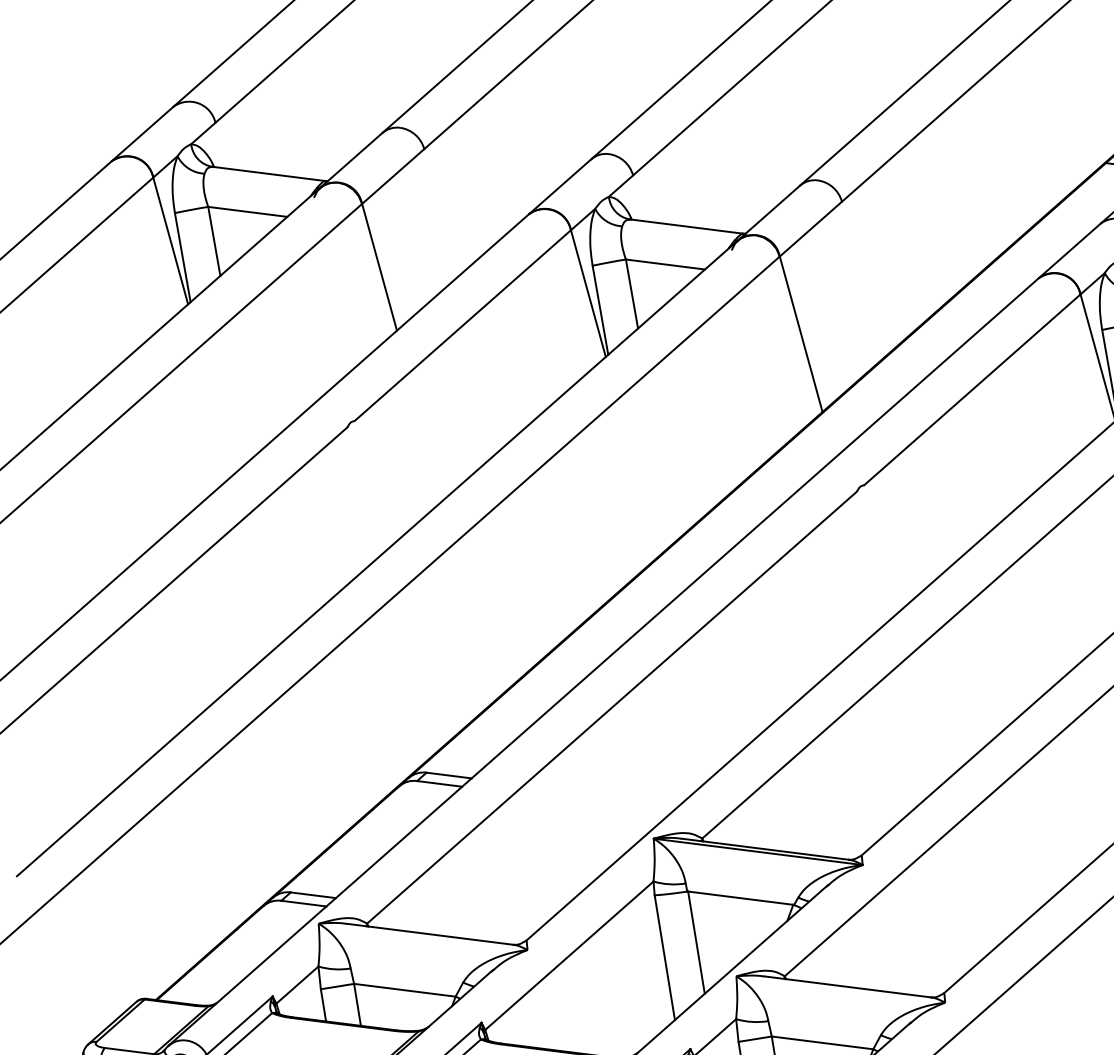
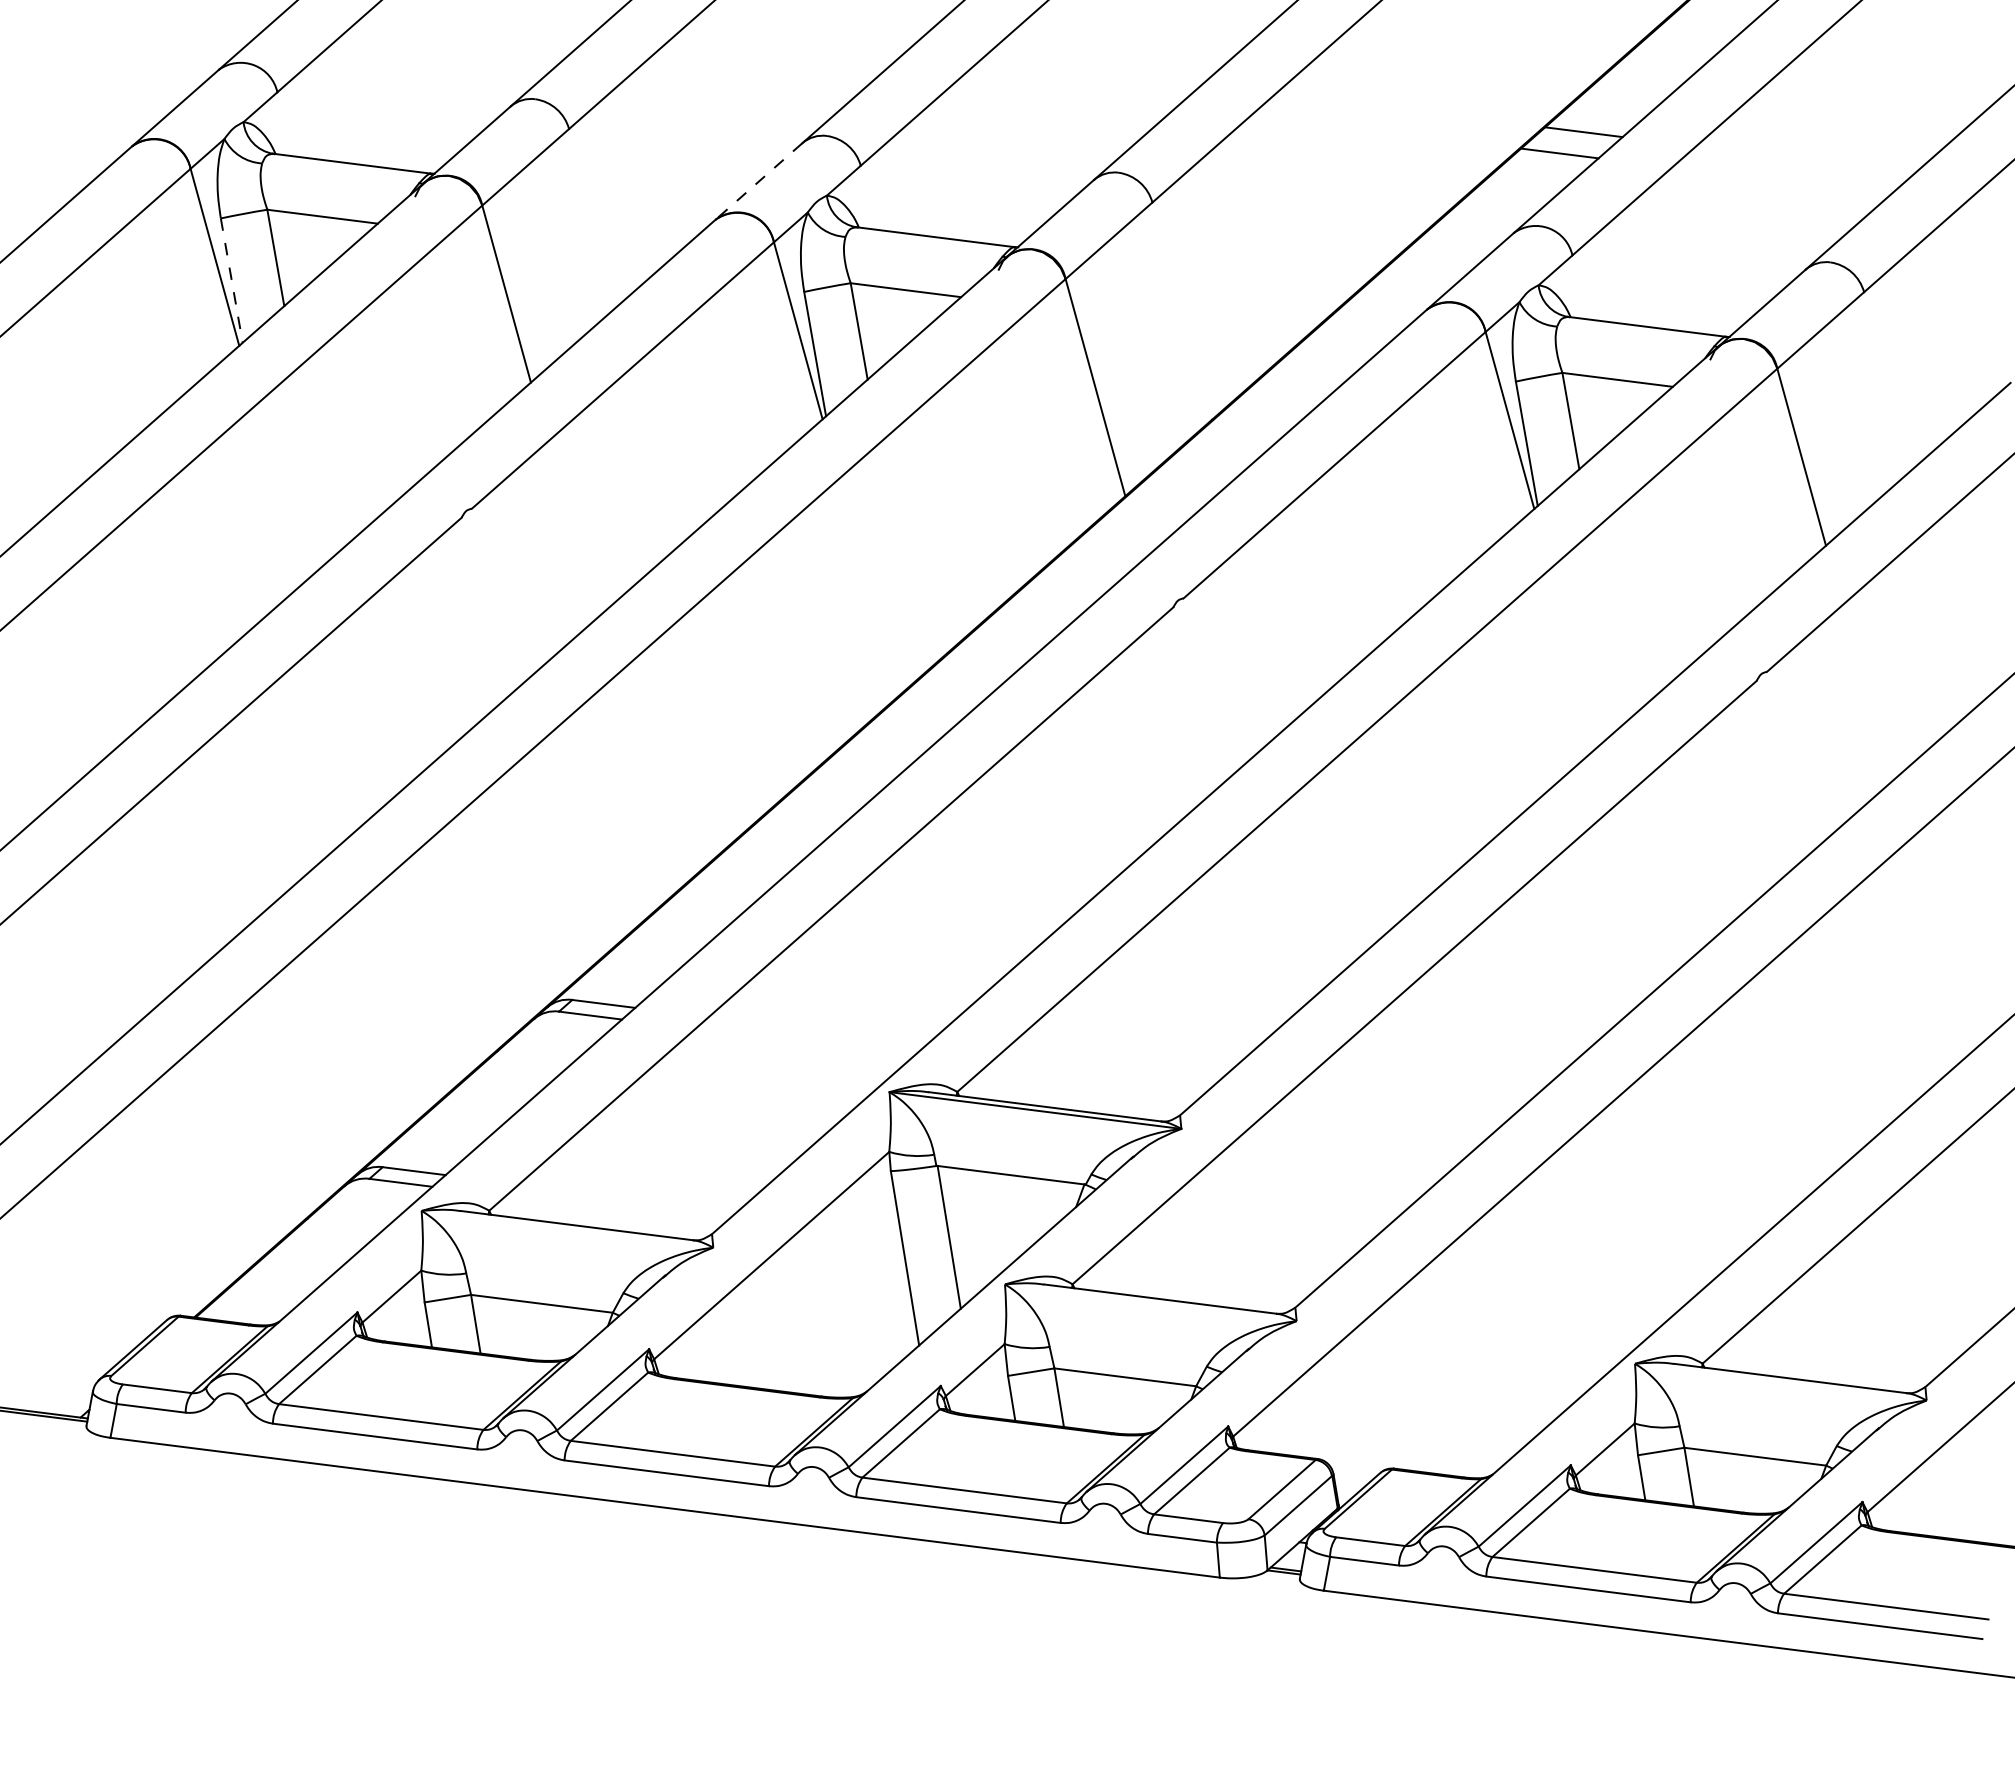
line: (559, 186) -> (758, 181), solid -> dashed
line: (182, 258) -> (231, 281), solid -> dashed

